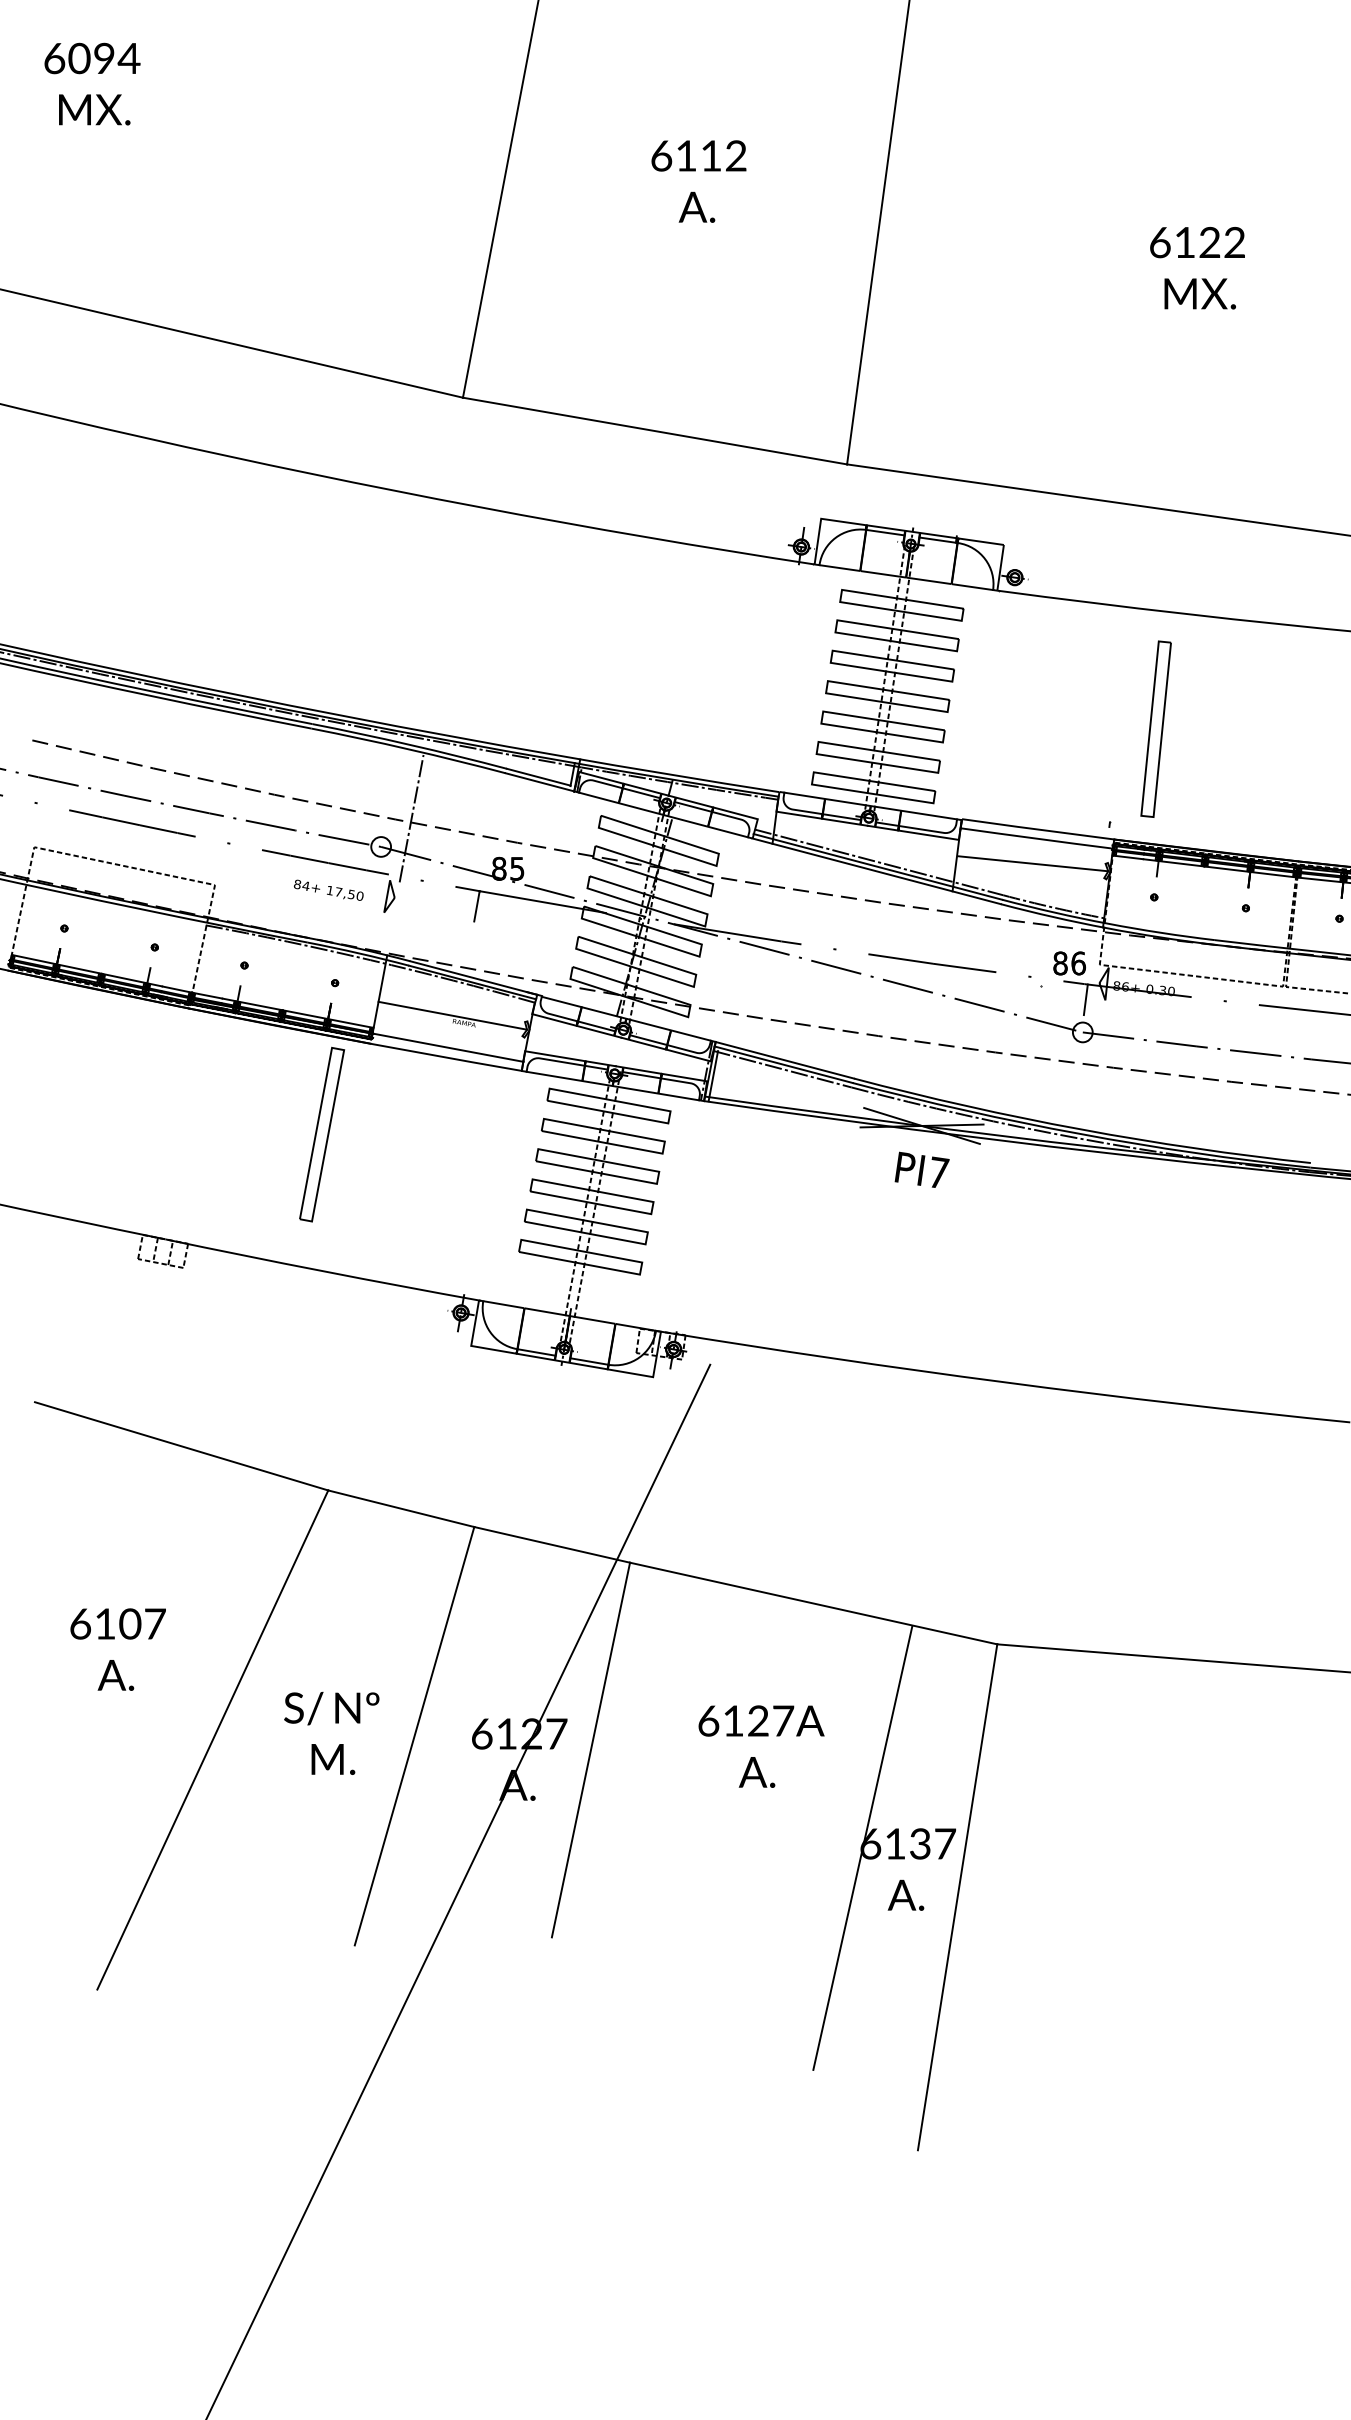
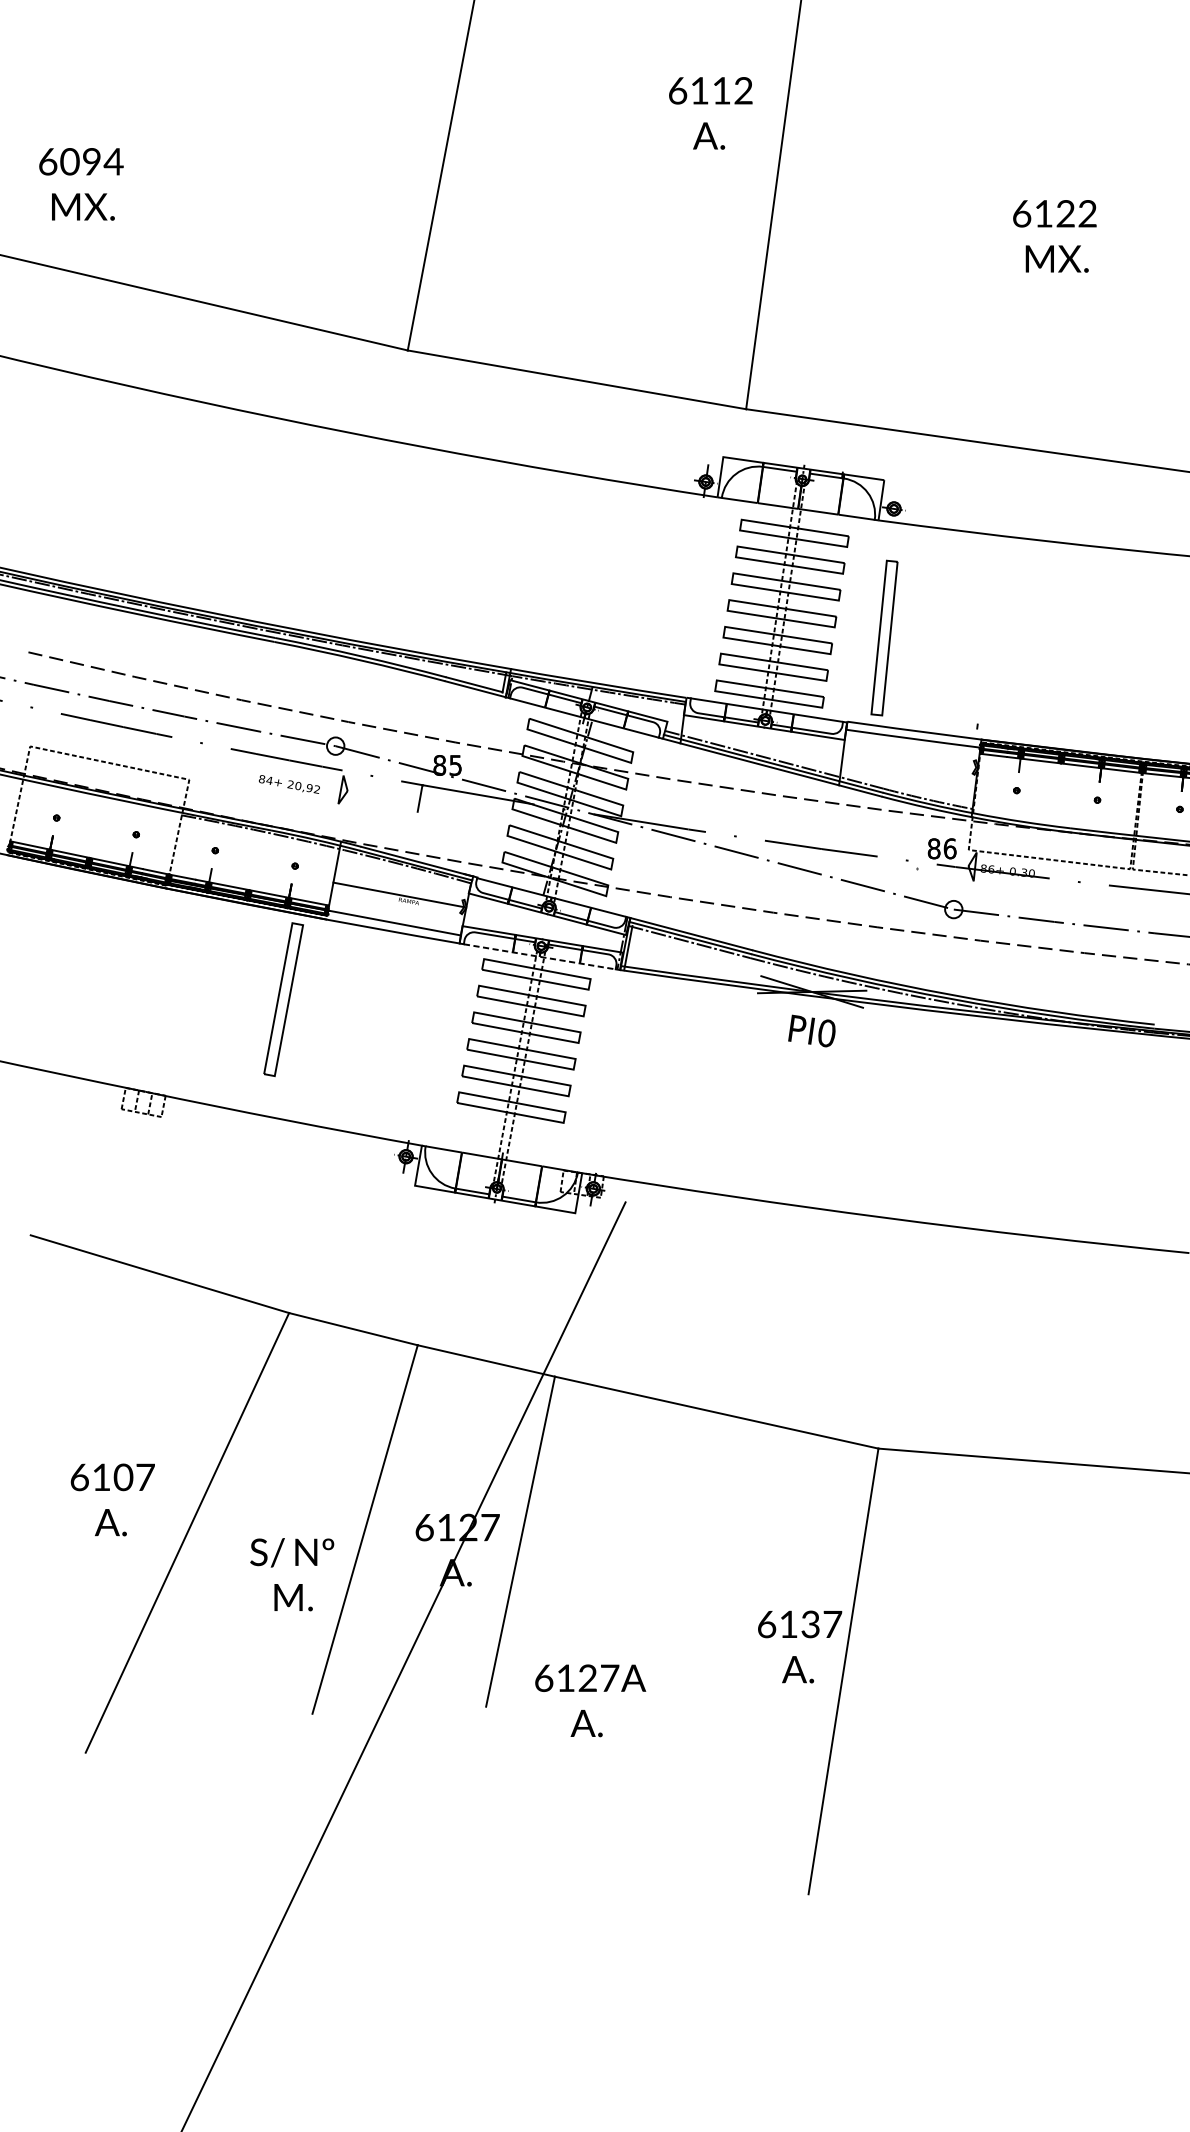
text: (92, 83) -> (81, 183), moved
text: (698, 181) -> (710, 113), moved
part: (1155, 728) -> (883, 637), moved
line: (411, 818) -> (362, 721), removed
line: (1032, 863) -> (909, 760), removed
text: (344, 893) -> (303, 787), 17,50 -> 20,92
line: (1085, 999) -> (956, 880), removed
line: (613, 1086) -> (540, 957), solid -> dashed
text: (939, 1172) -> (827, 1032), PI7 -> PI0
text: (117, 1649) -> (112, 1499), moved
text: (331, 1732) -> (291, 1573), moved
text: (761, 1746) -> (590, 1700), moved
line: (862, 1847) -> (759, 1627), removed

